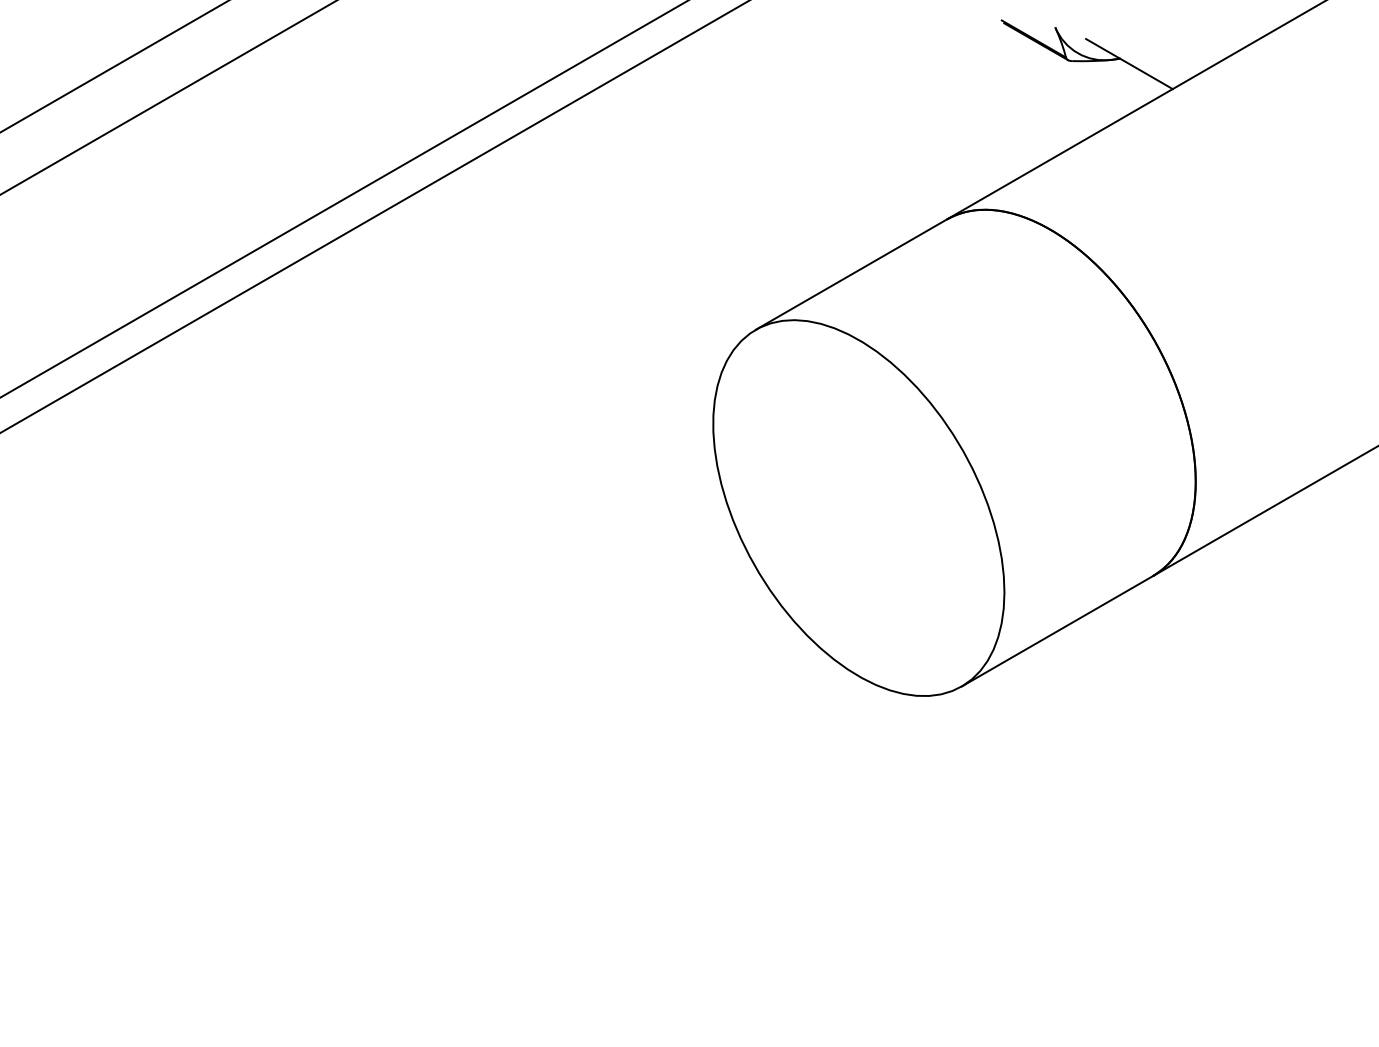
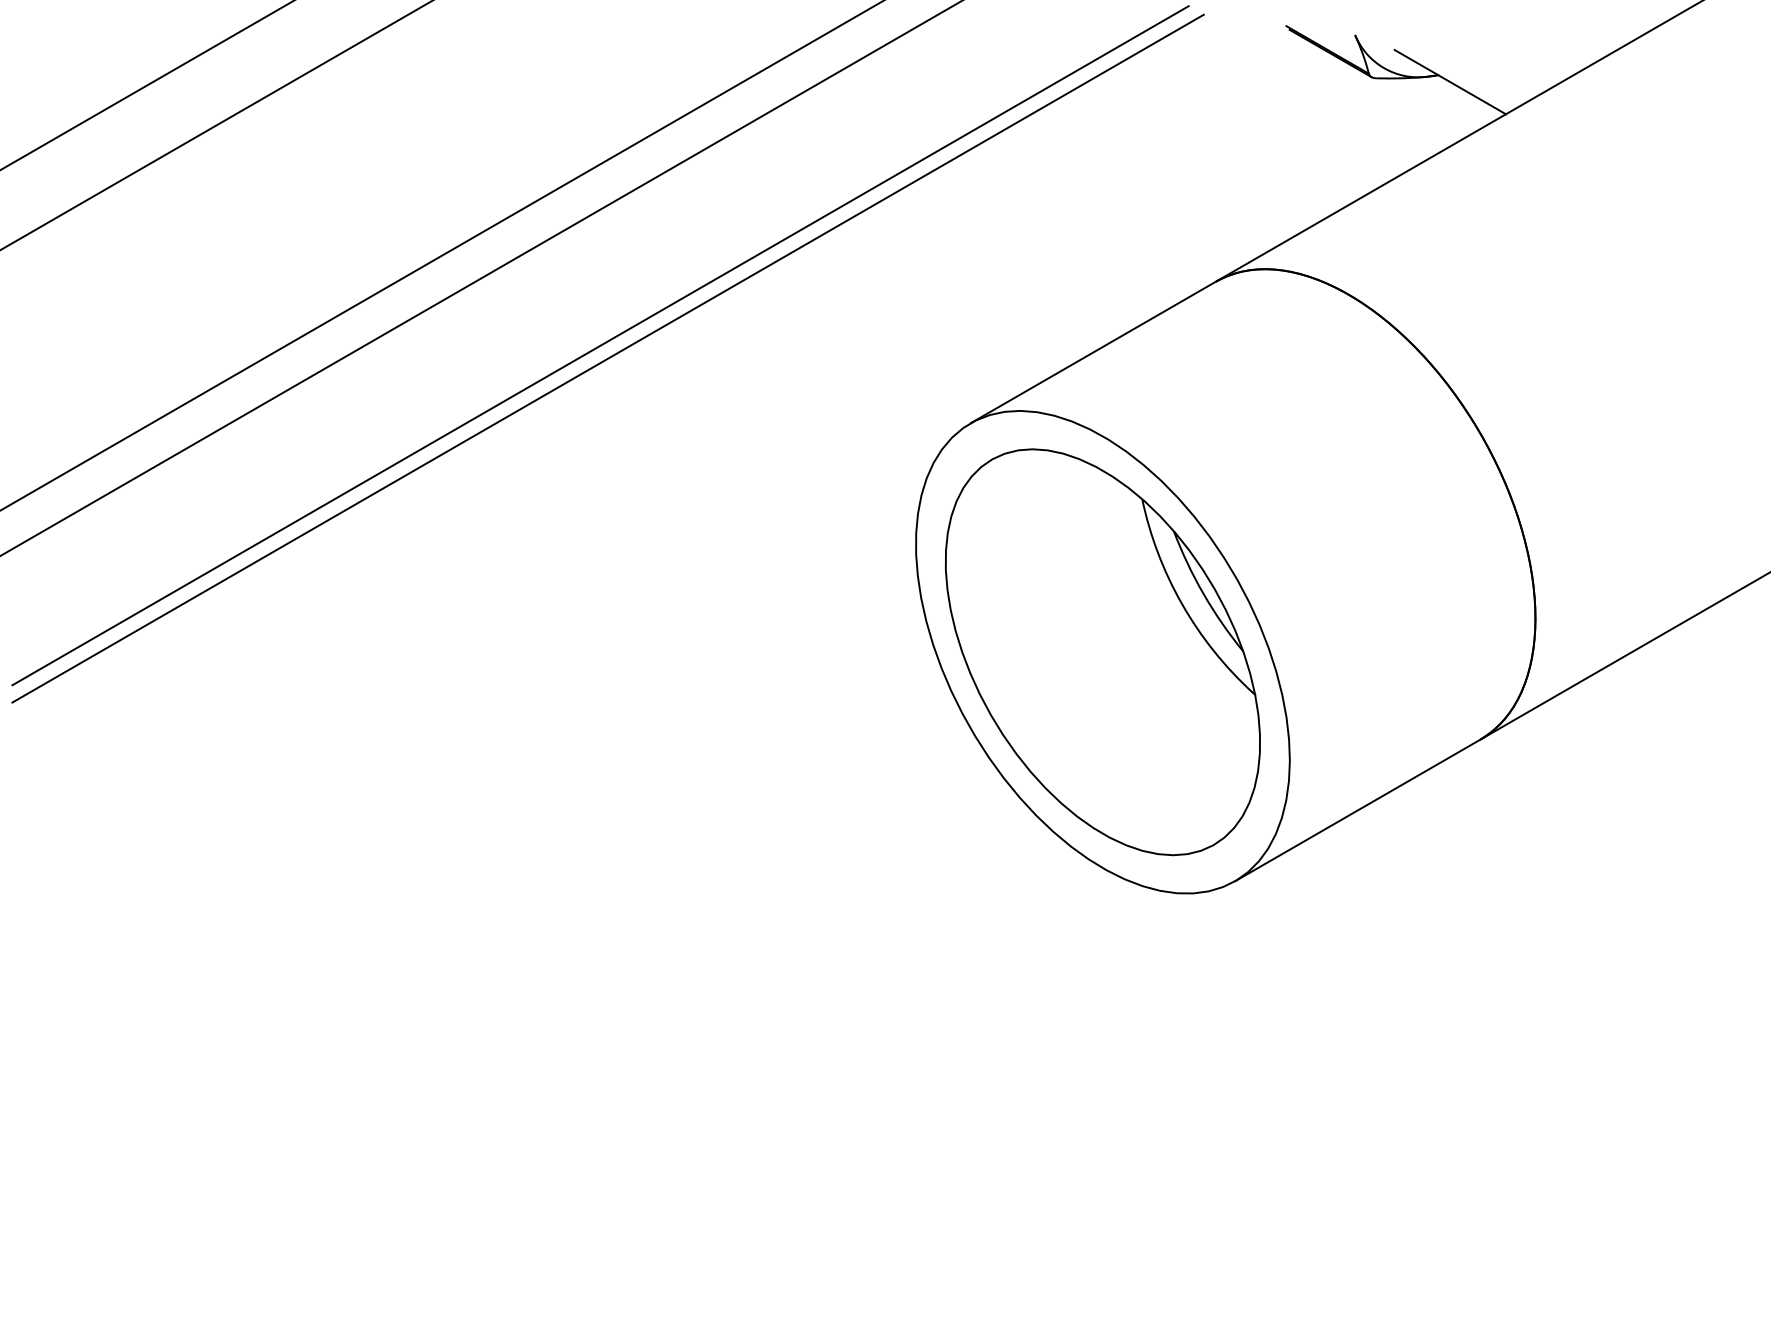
line: (467, 268) -> (600, 344), added
line: (473, 279) -> (608, 358), added
part: (858, 508) -> (1102, 652), added

